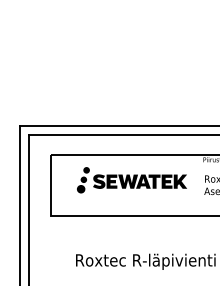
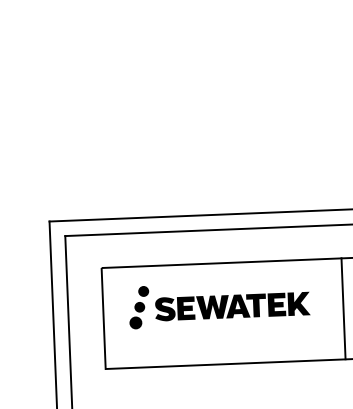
part: (131, 180) -> (218, 305), moved
line: (196, 185) -> (343, 308), added

